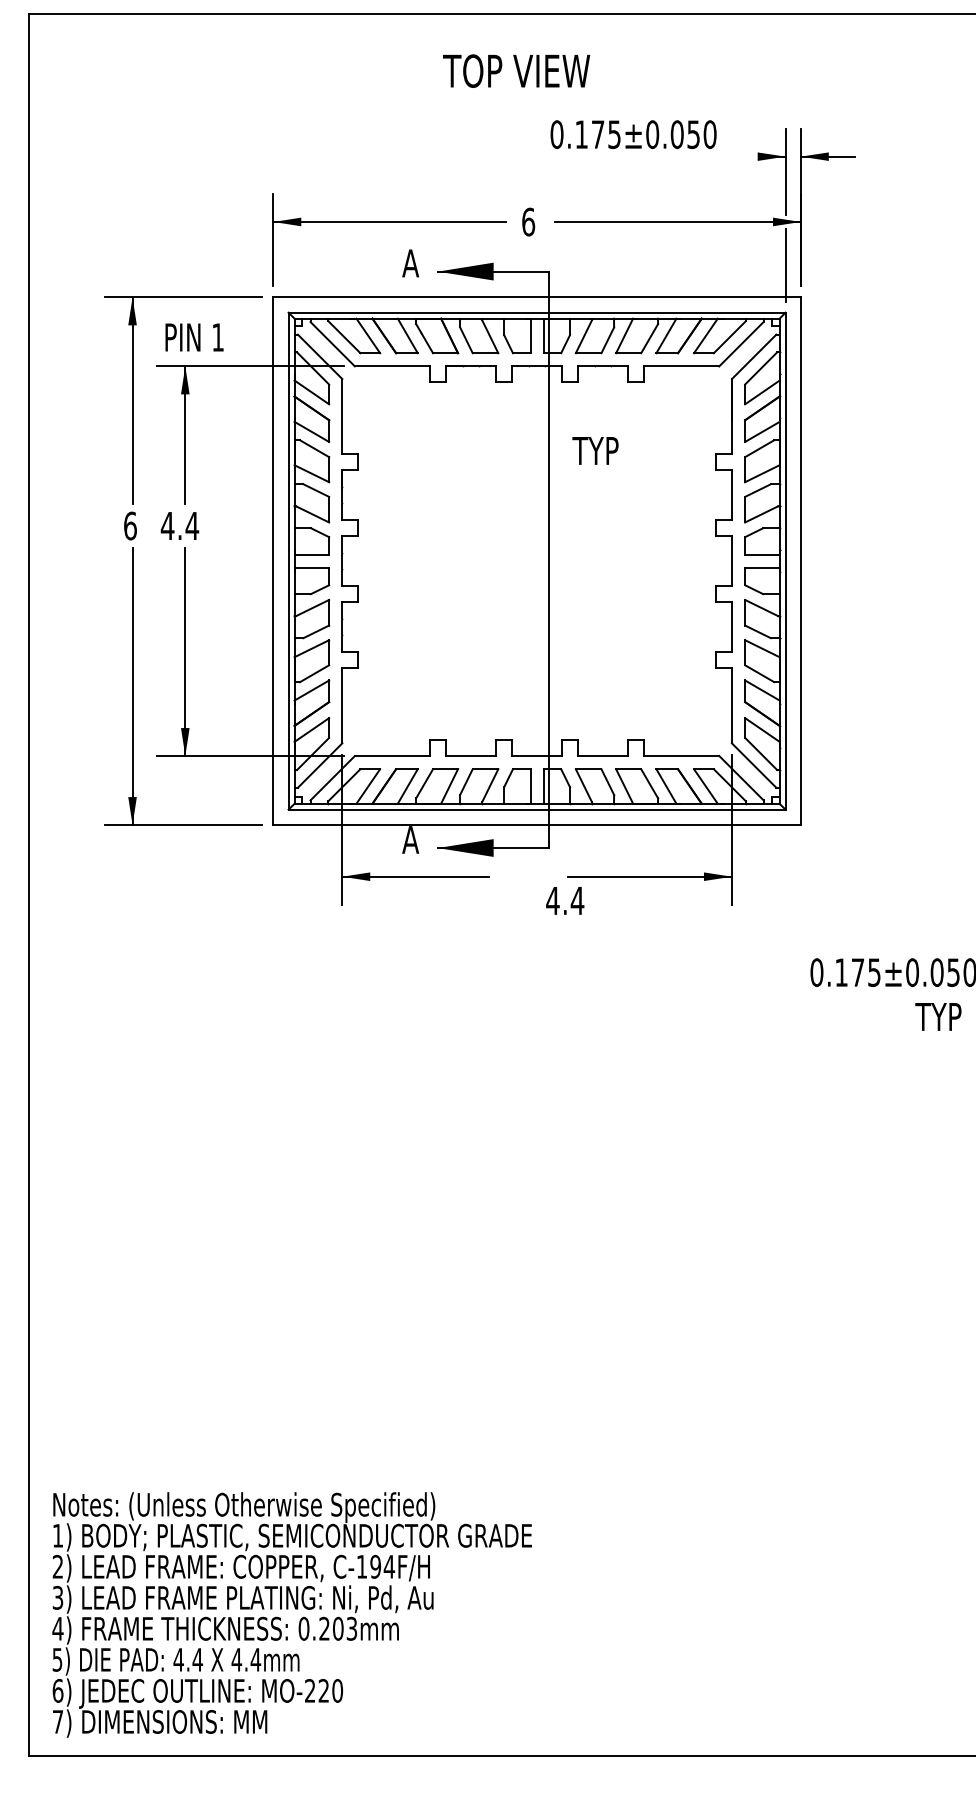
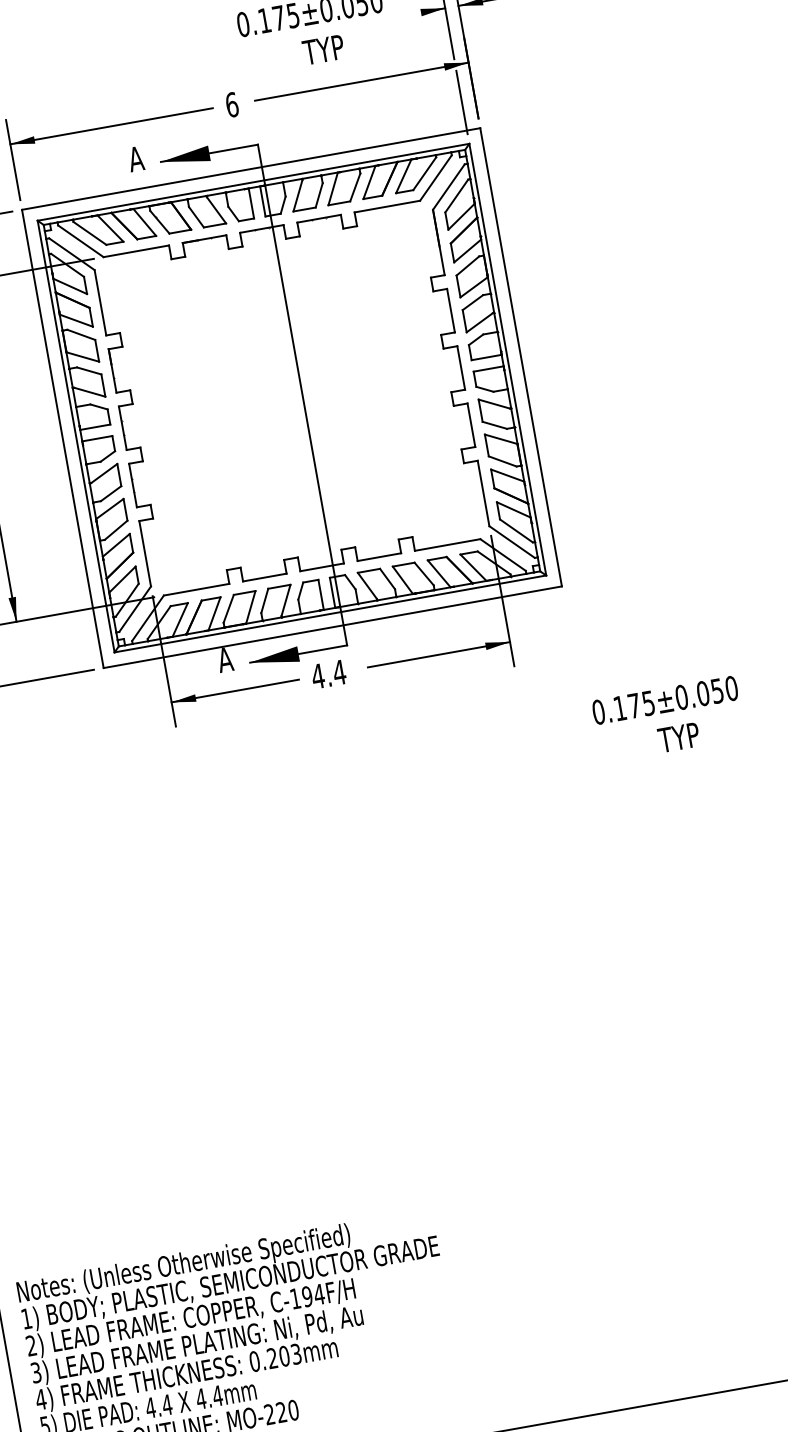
text: (595, 450) -> (323, 49), moved
text: (565, 900) -> (328, 674), moved
text: (938, 1016) -> (678, 737), moved

